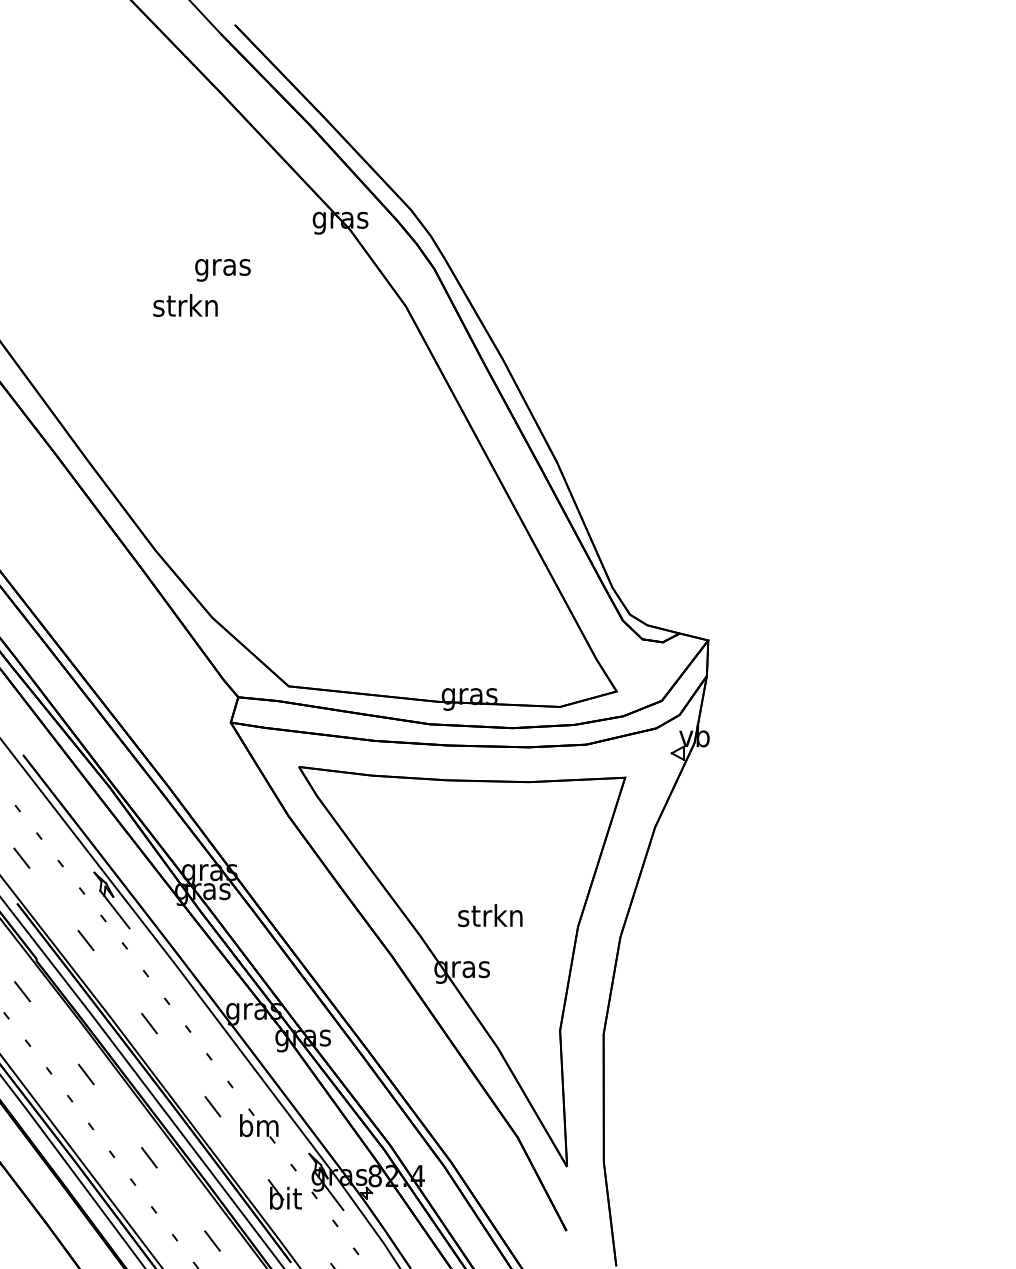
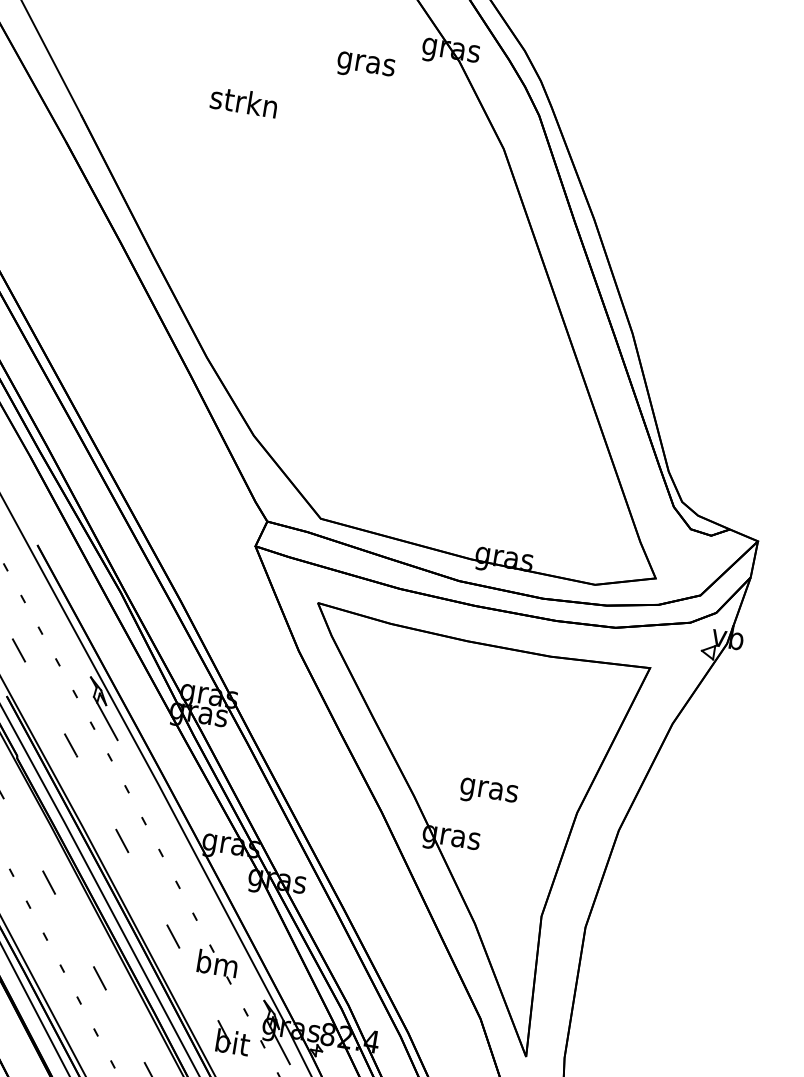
text: (222, 270) -> (365, 66), moved
text: (185, 305) -> (244, 101), moved
text: (490, 918) -> (488, 789), strkn -> gras

